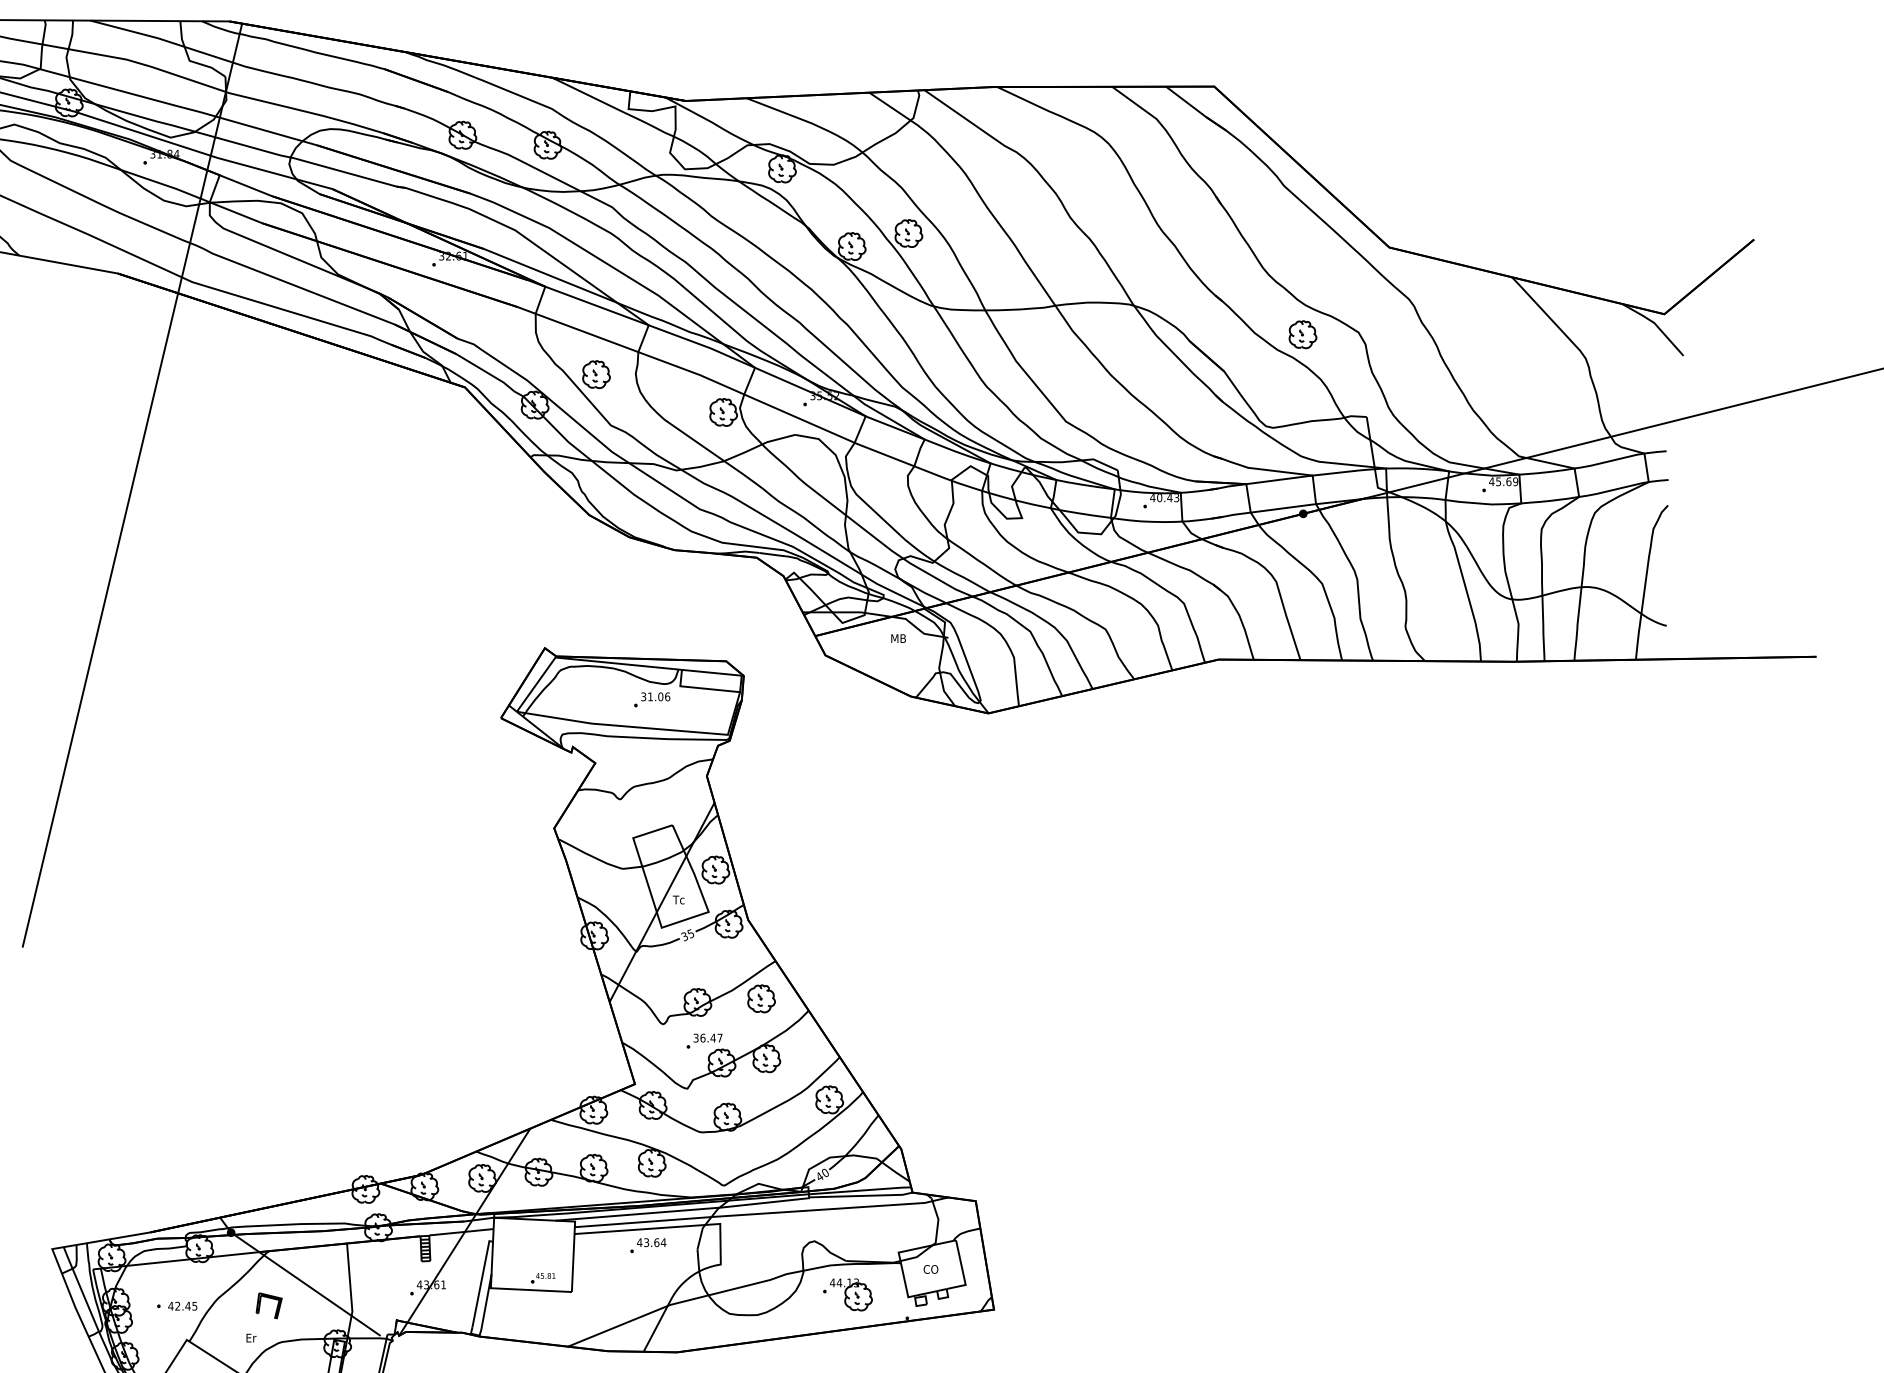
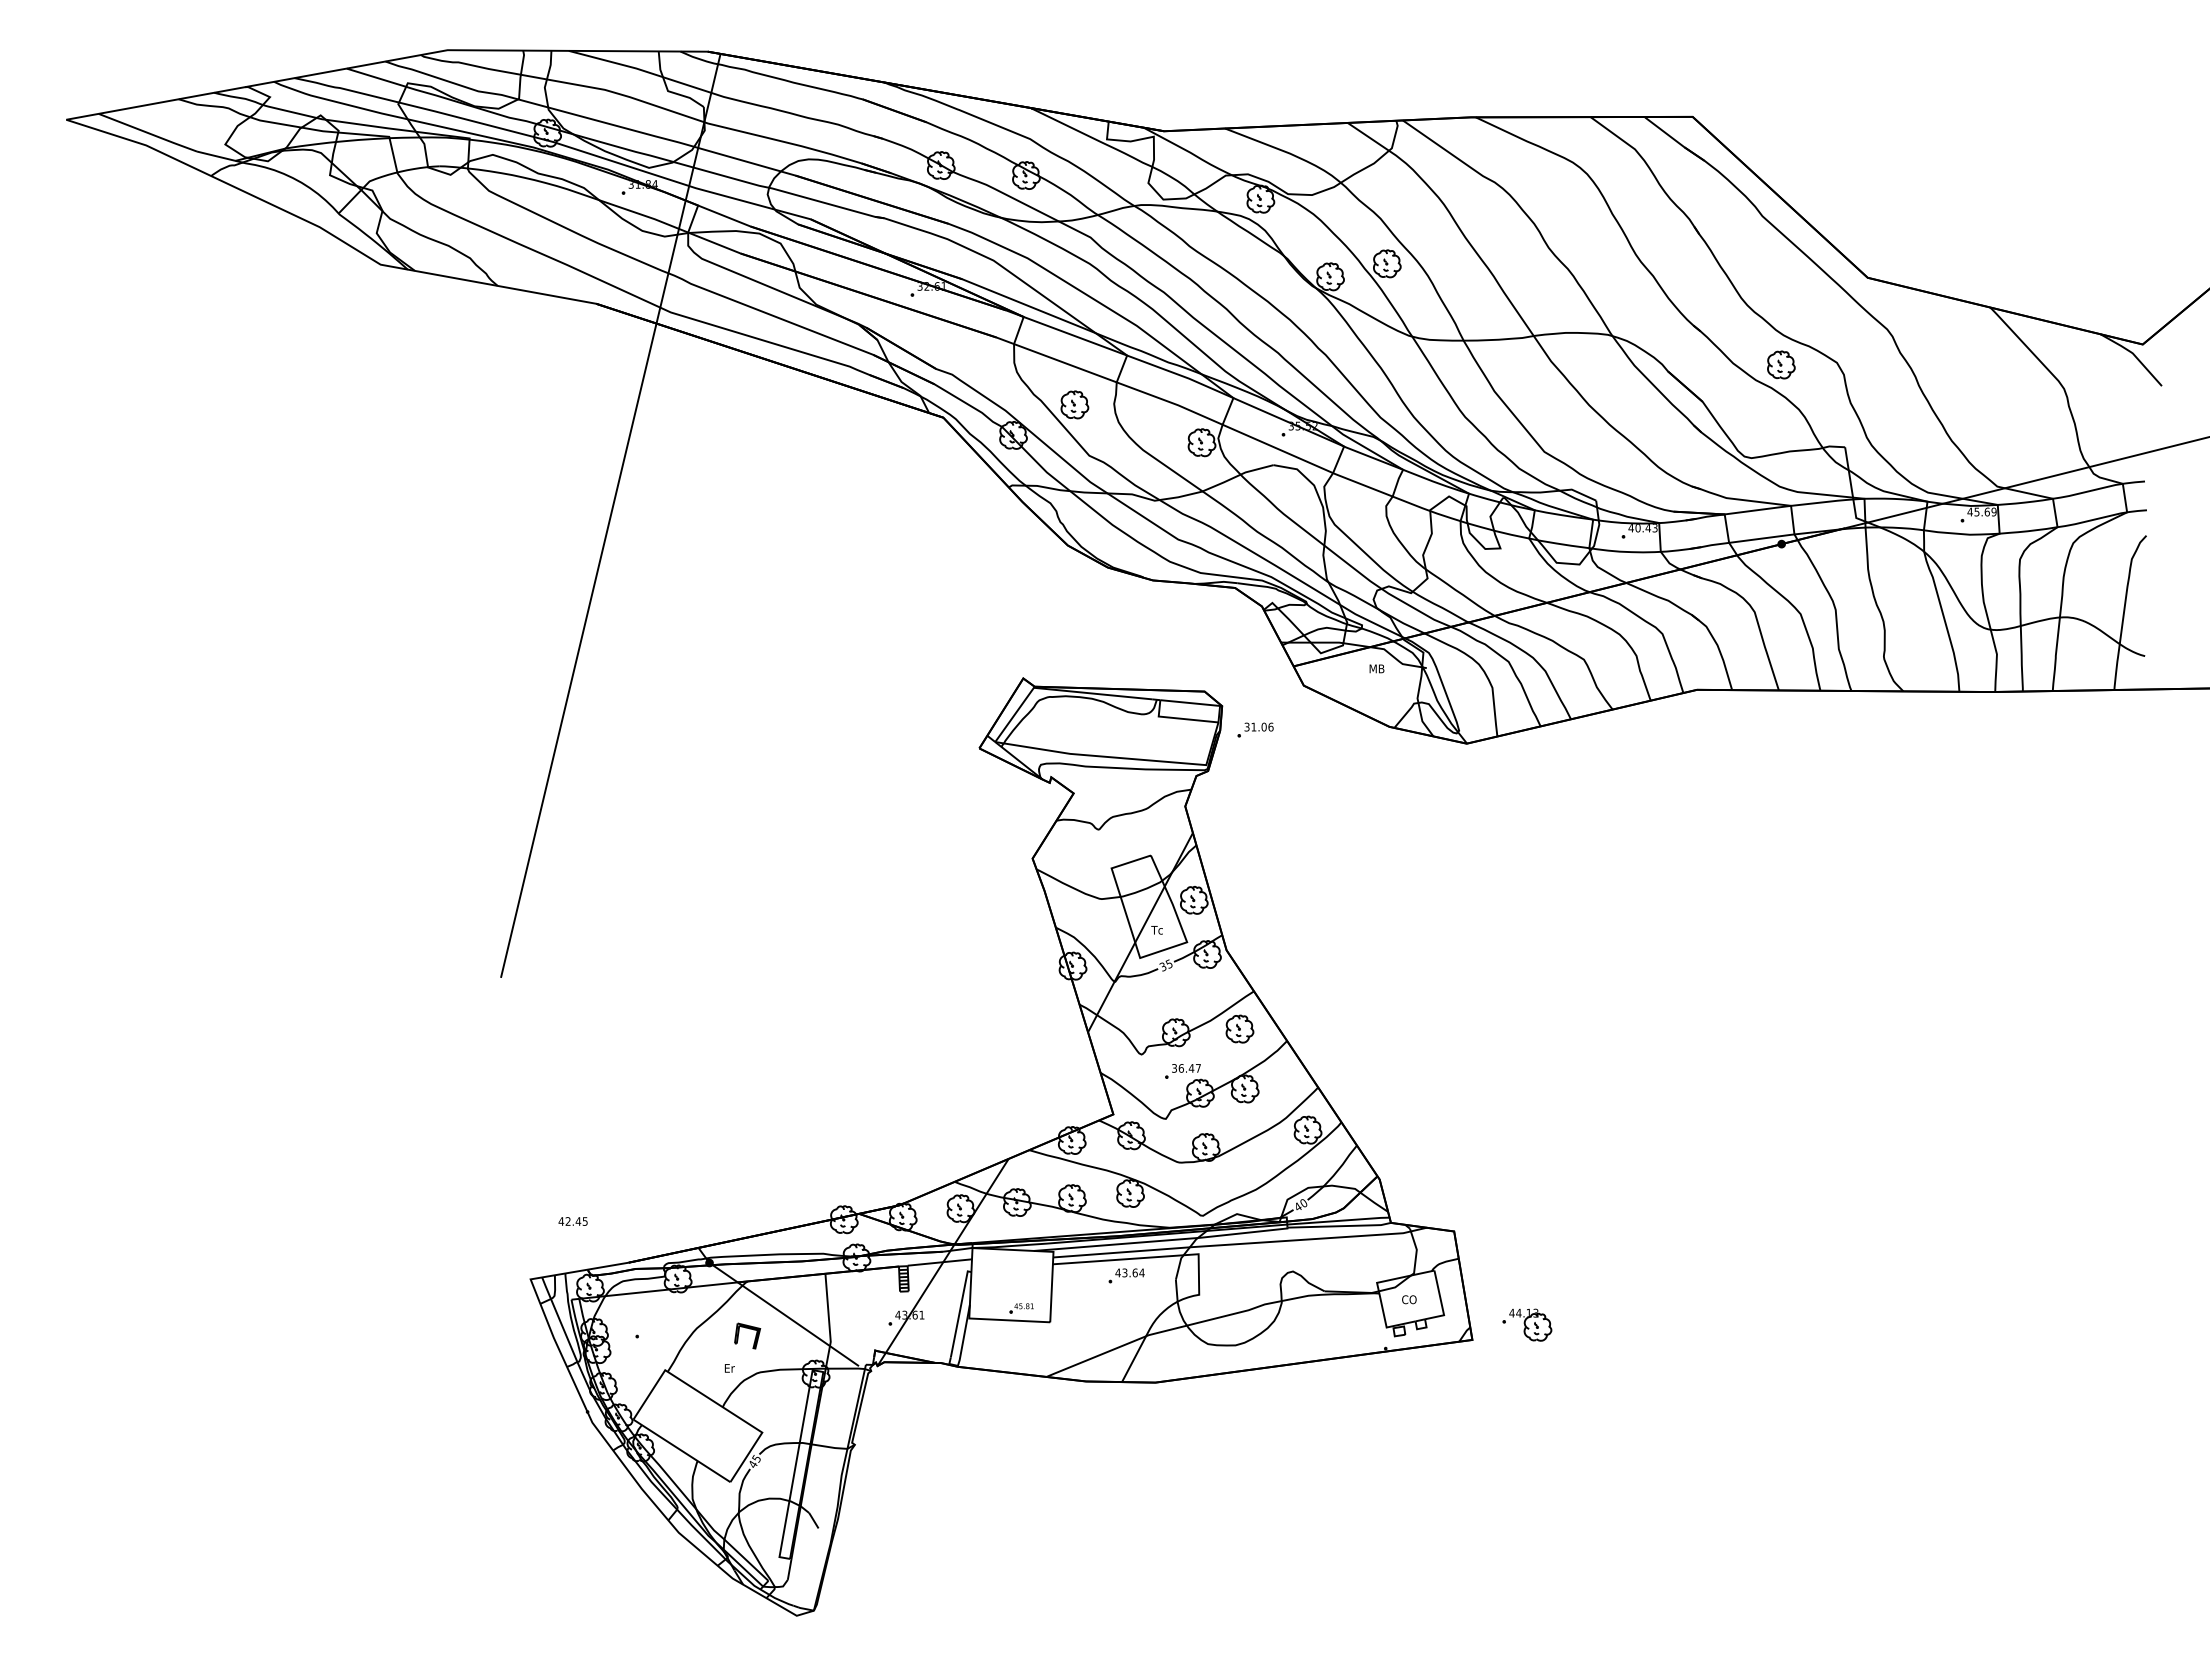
part: (652, 699) -> (1255, 729), moved
part: (848, 1294) -> (1527, 1324), moved
text: (182, 1306) -> (572, 1221), moved

